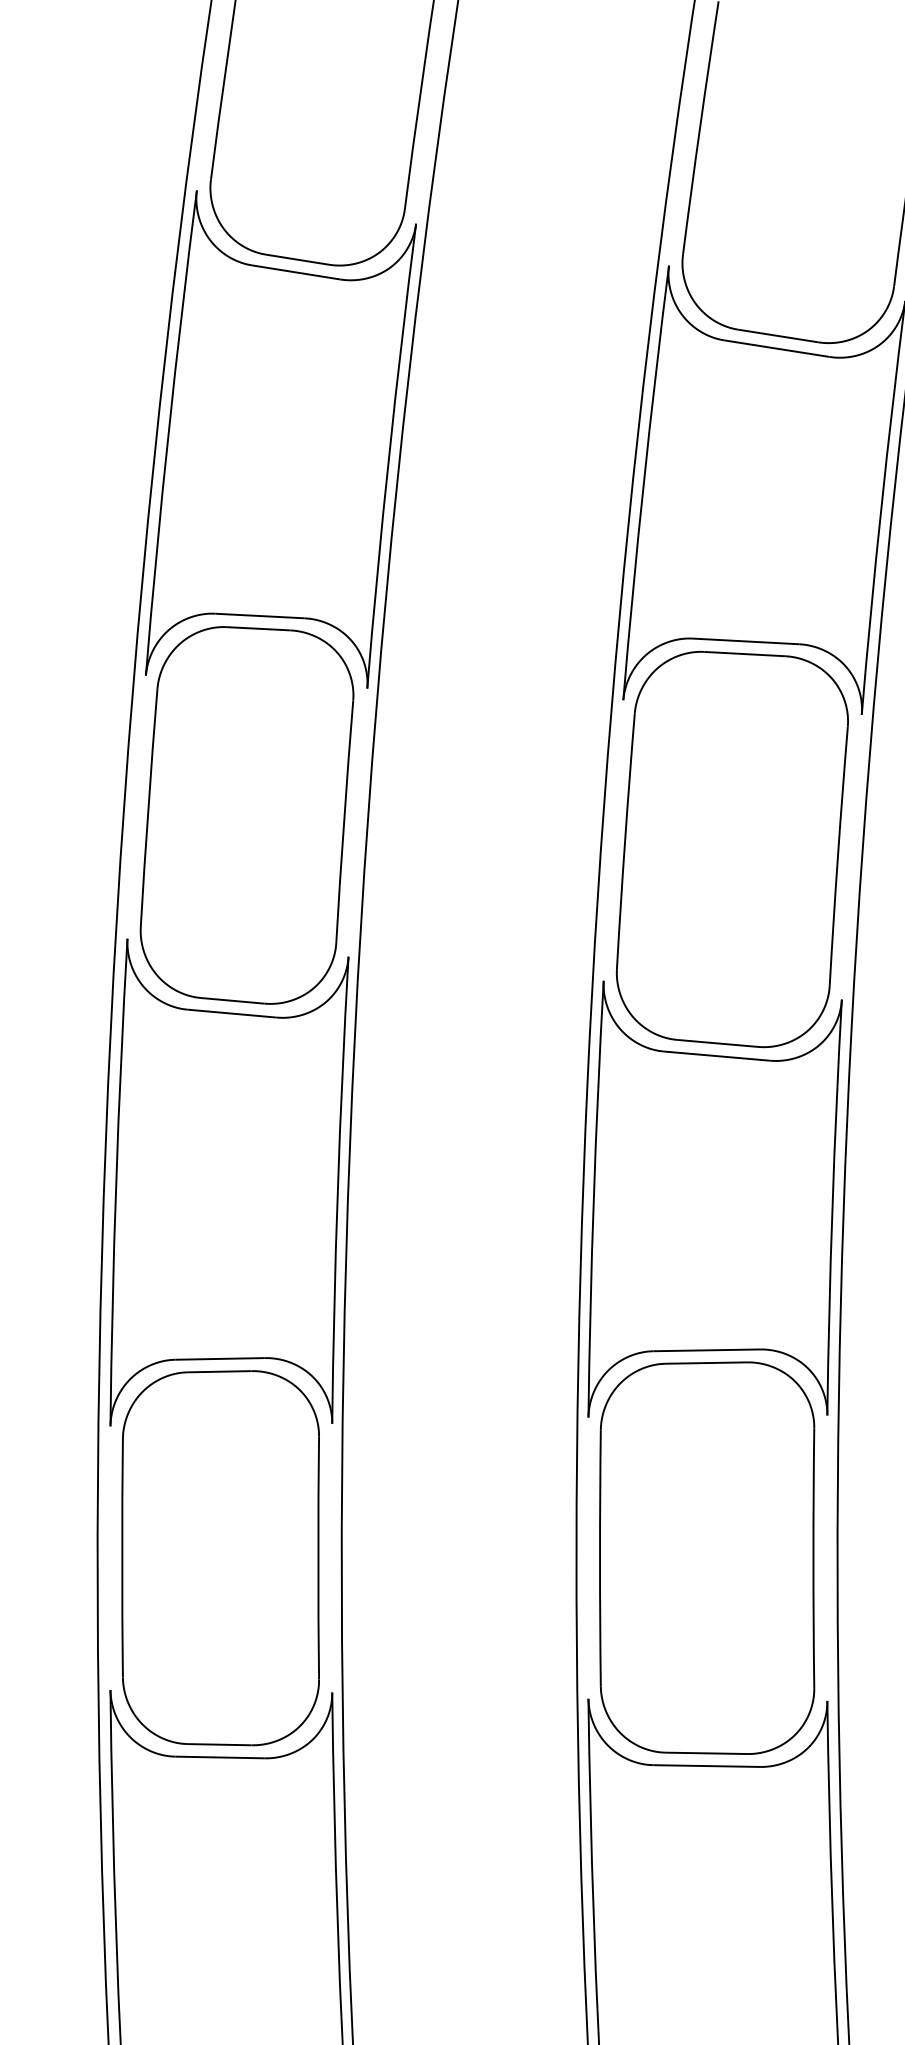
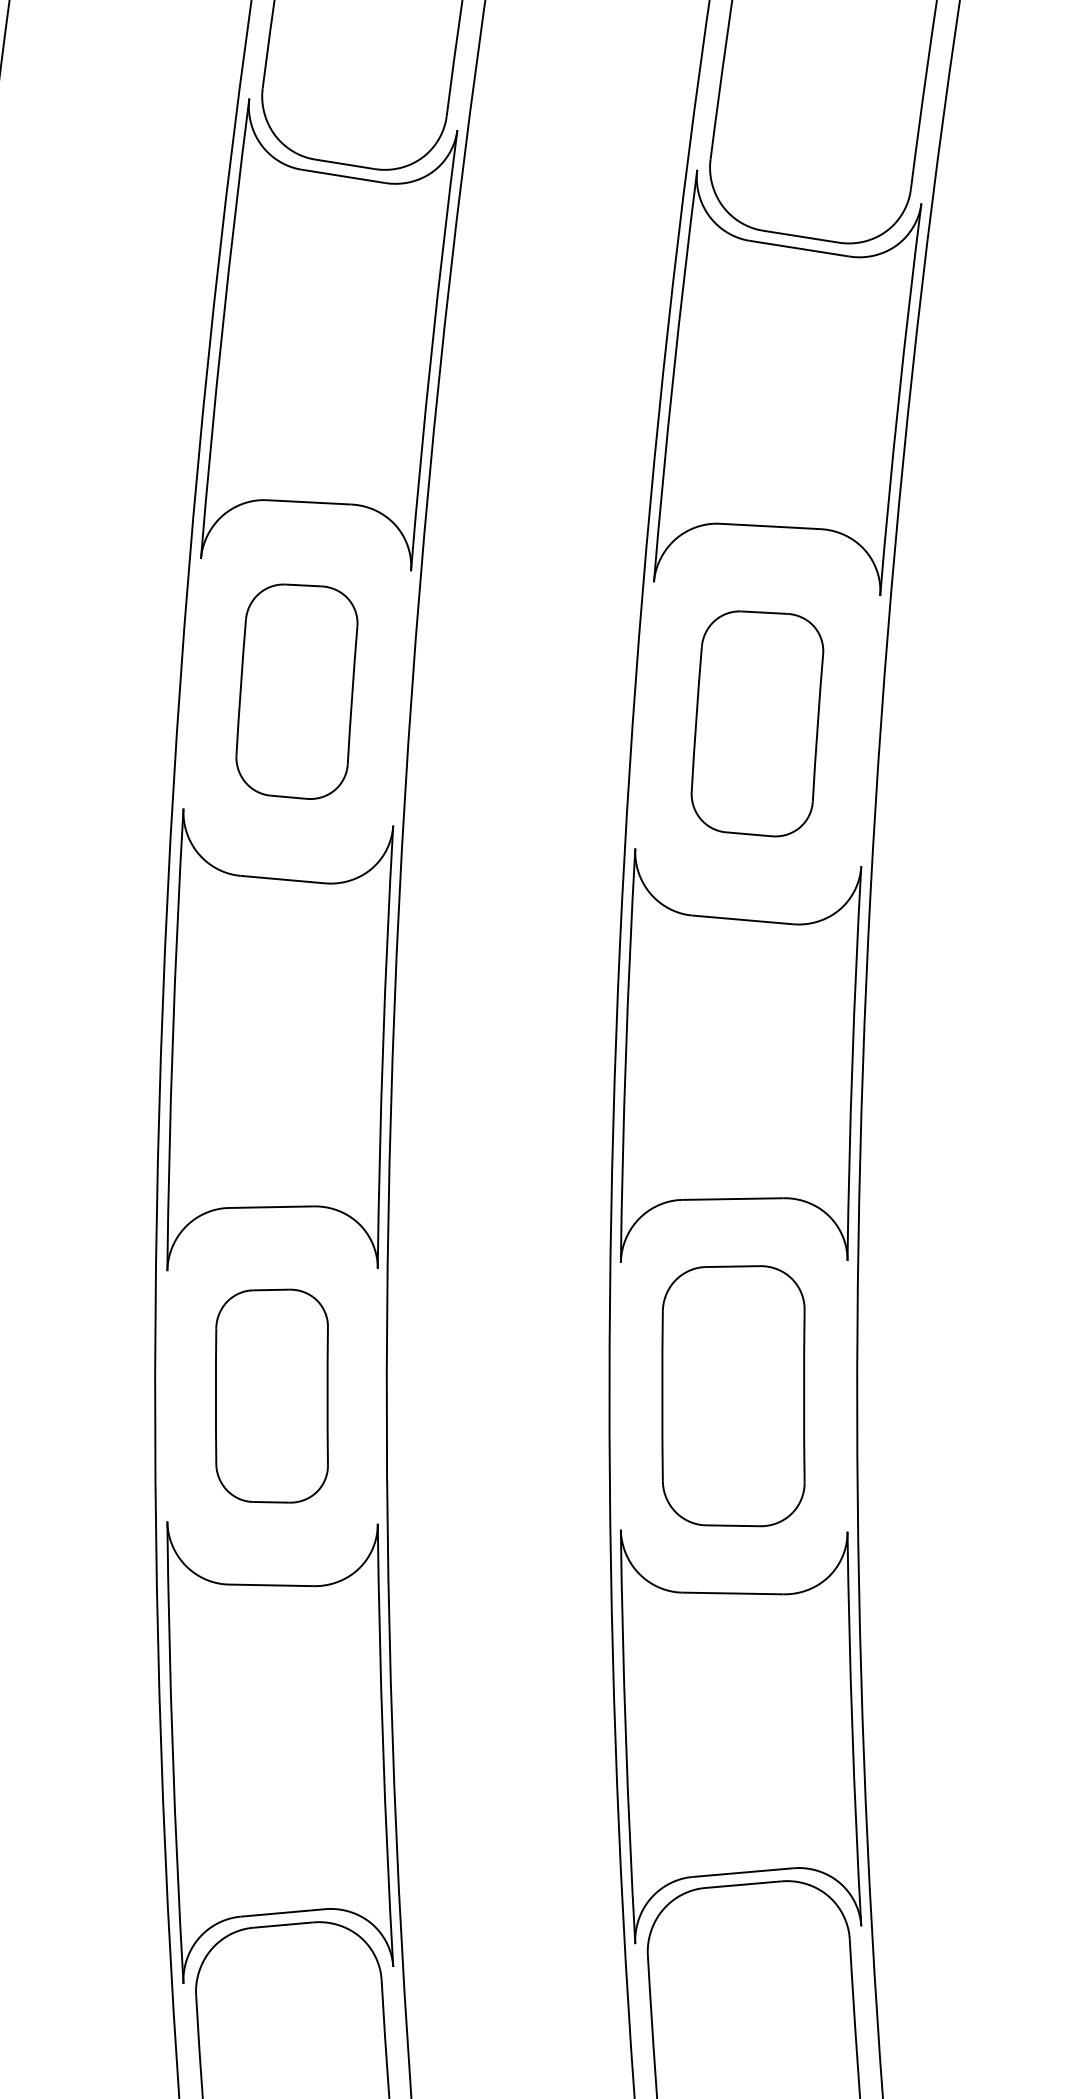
part: (246, 815) -> (296, 691), size x0.6
part: (732, 849) -> (757, 723), size x0.6
part: (220, 1557) -> (271, 1395), size x0.6
part: (707, 1557) -> (733, 1395), size x0.7

